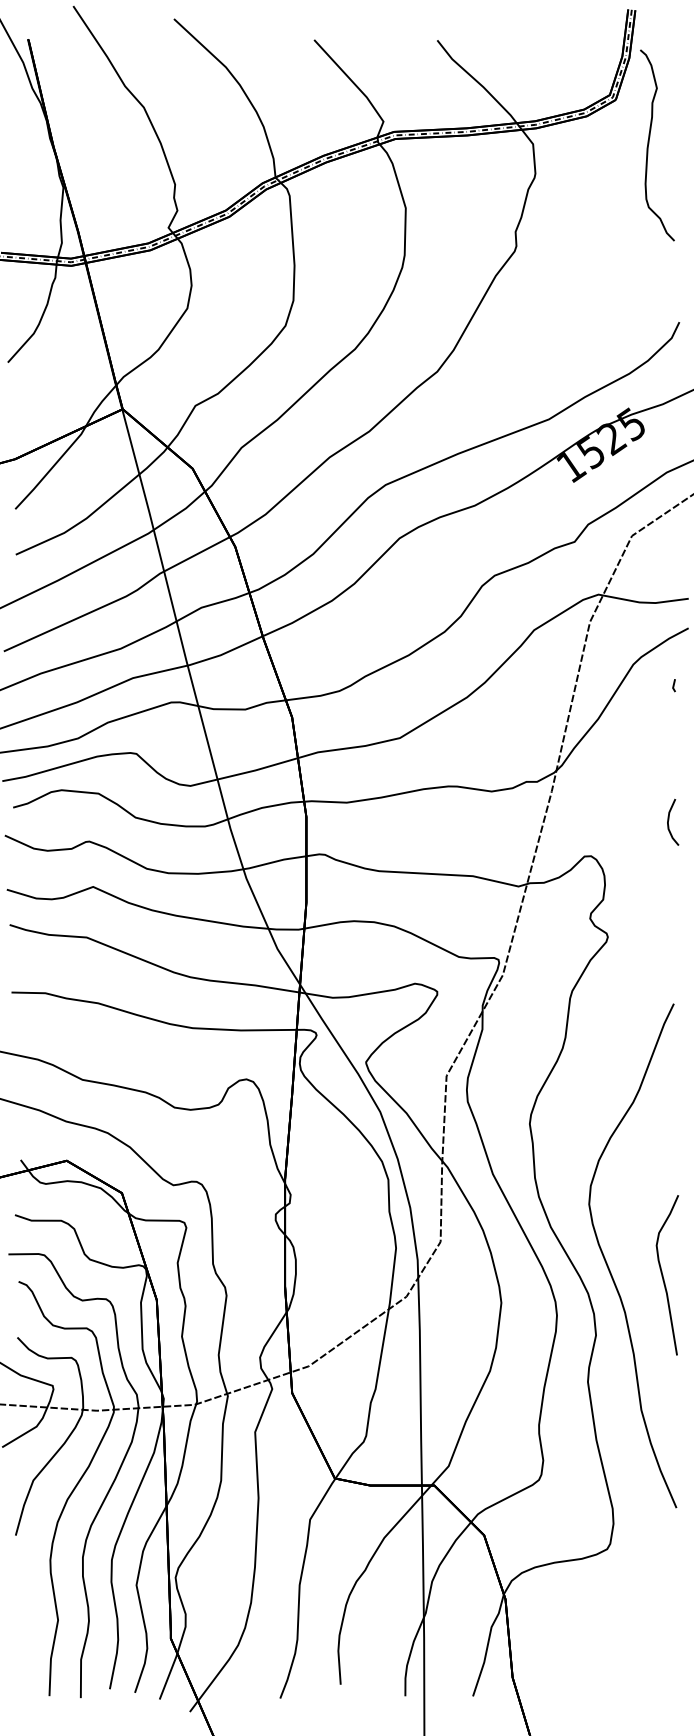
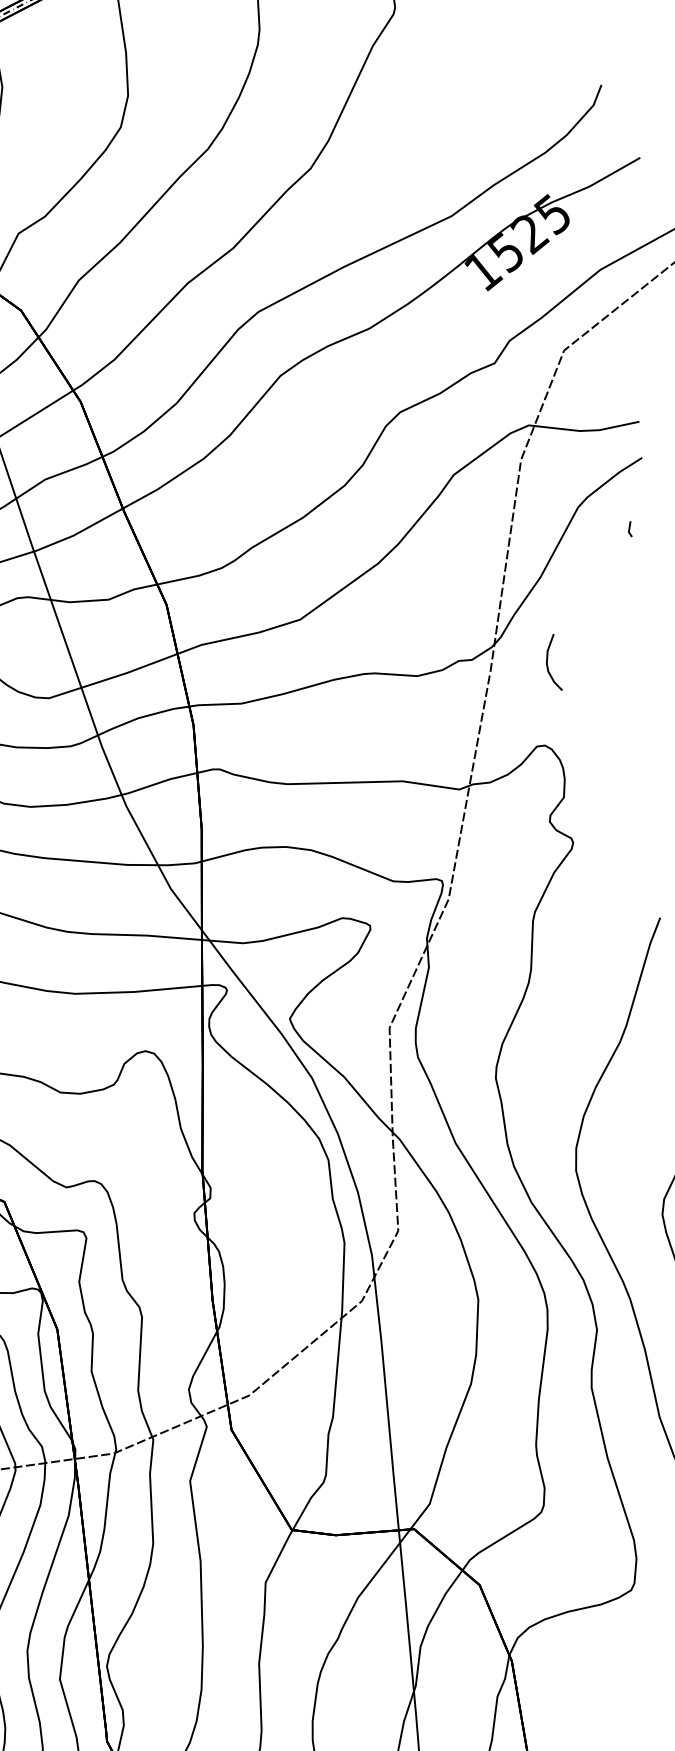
curve: (669, 820) -> (548, 660), moved

